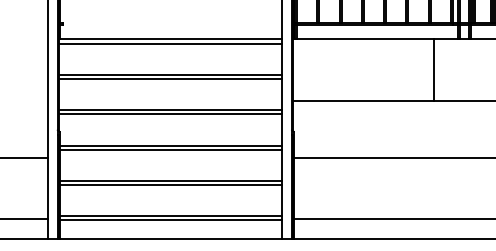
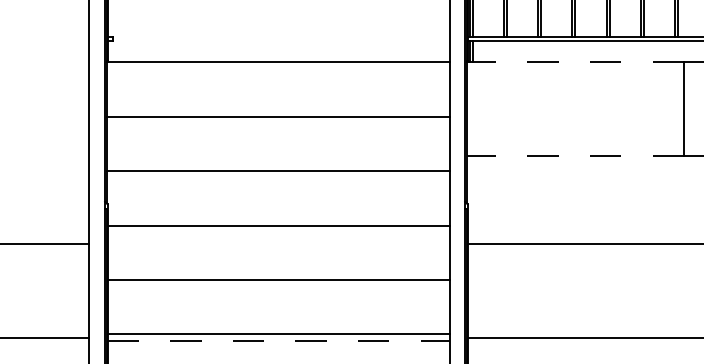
line: (363, 39) -> (574, 62), solid -> dashed
line: (169, 43) -> (276, 68), removed
line: (169, 78) -> (276, 122), removed
line: (363, 100) -> (574, 156), solid -> dashed
line: (169, 114) -> (276, 177), removed
line: (170, 149) -> (278, 231), removed
line: (170, 185) -> (278, 286), removed
line: (171, 220) -> (279, 340), solid -> dashed

